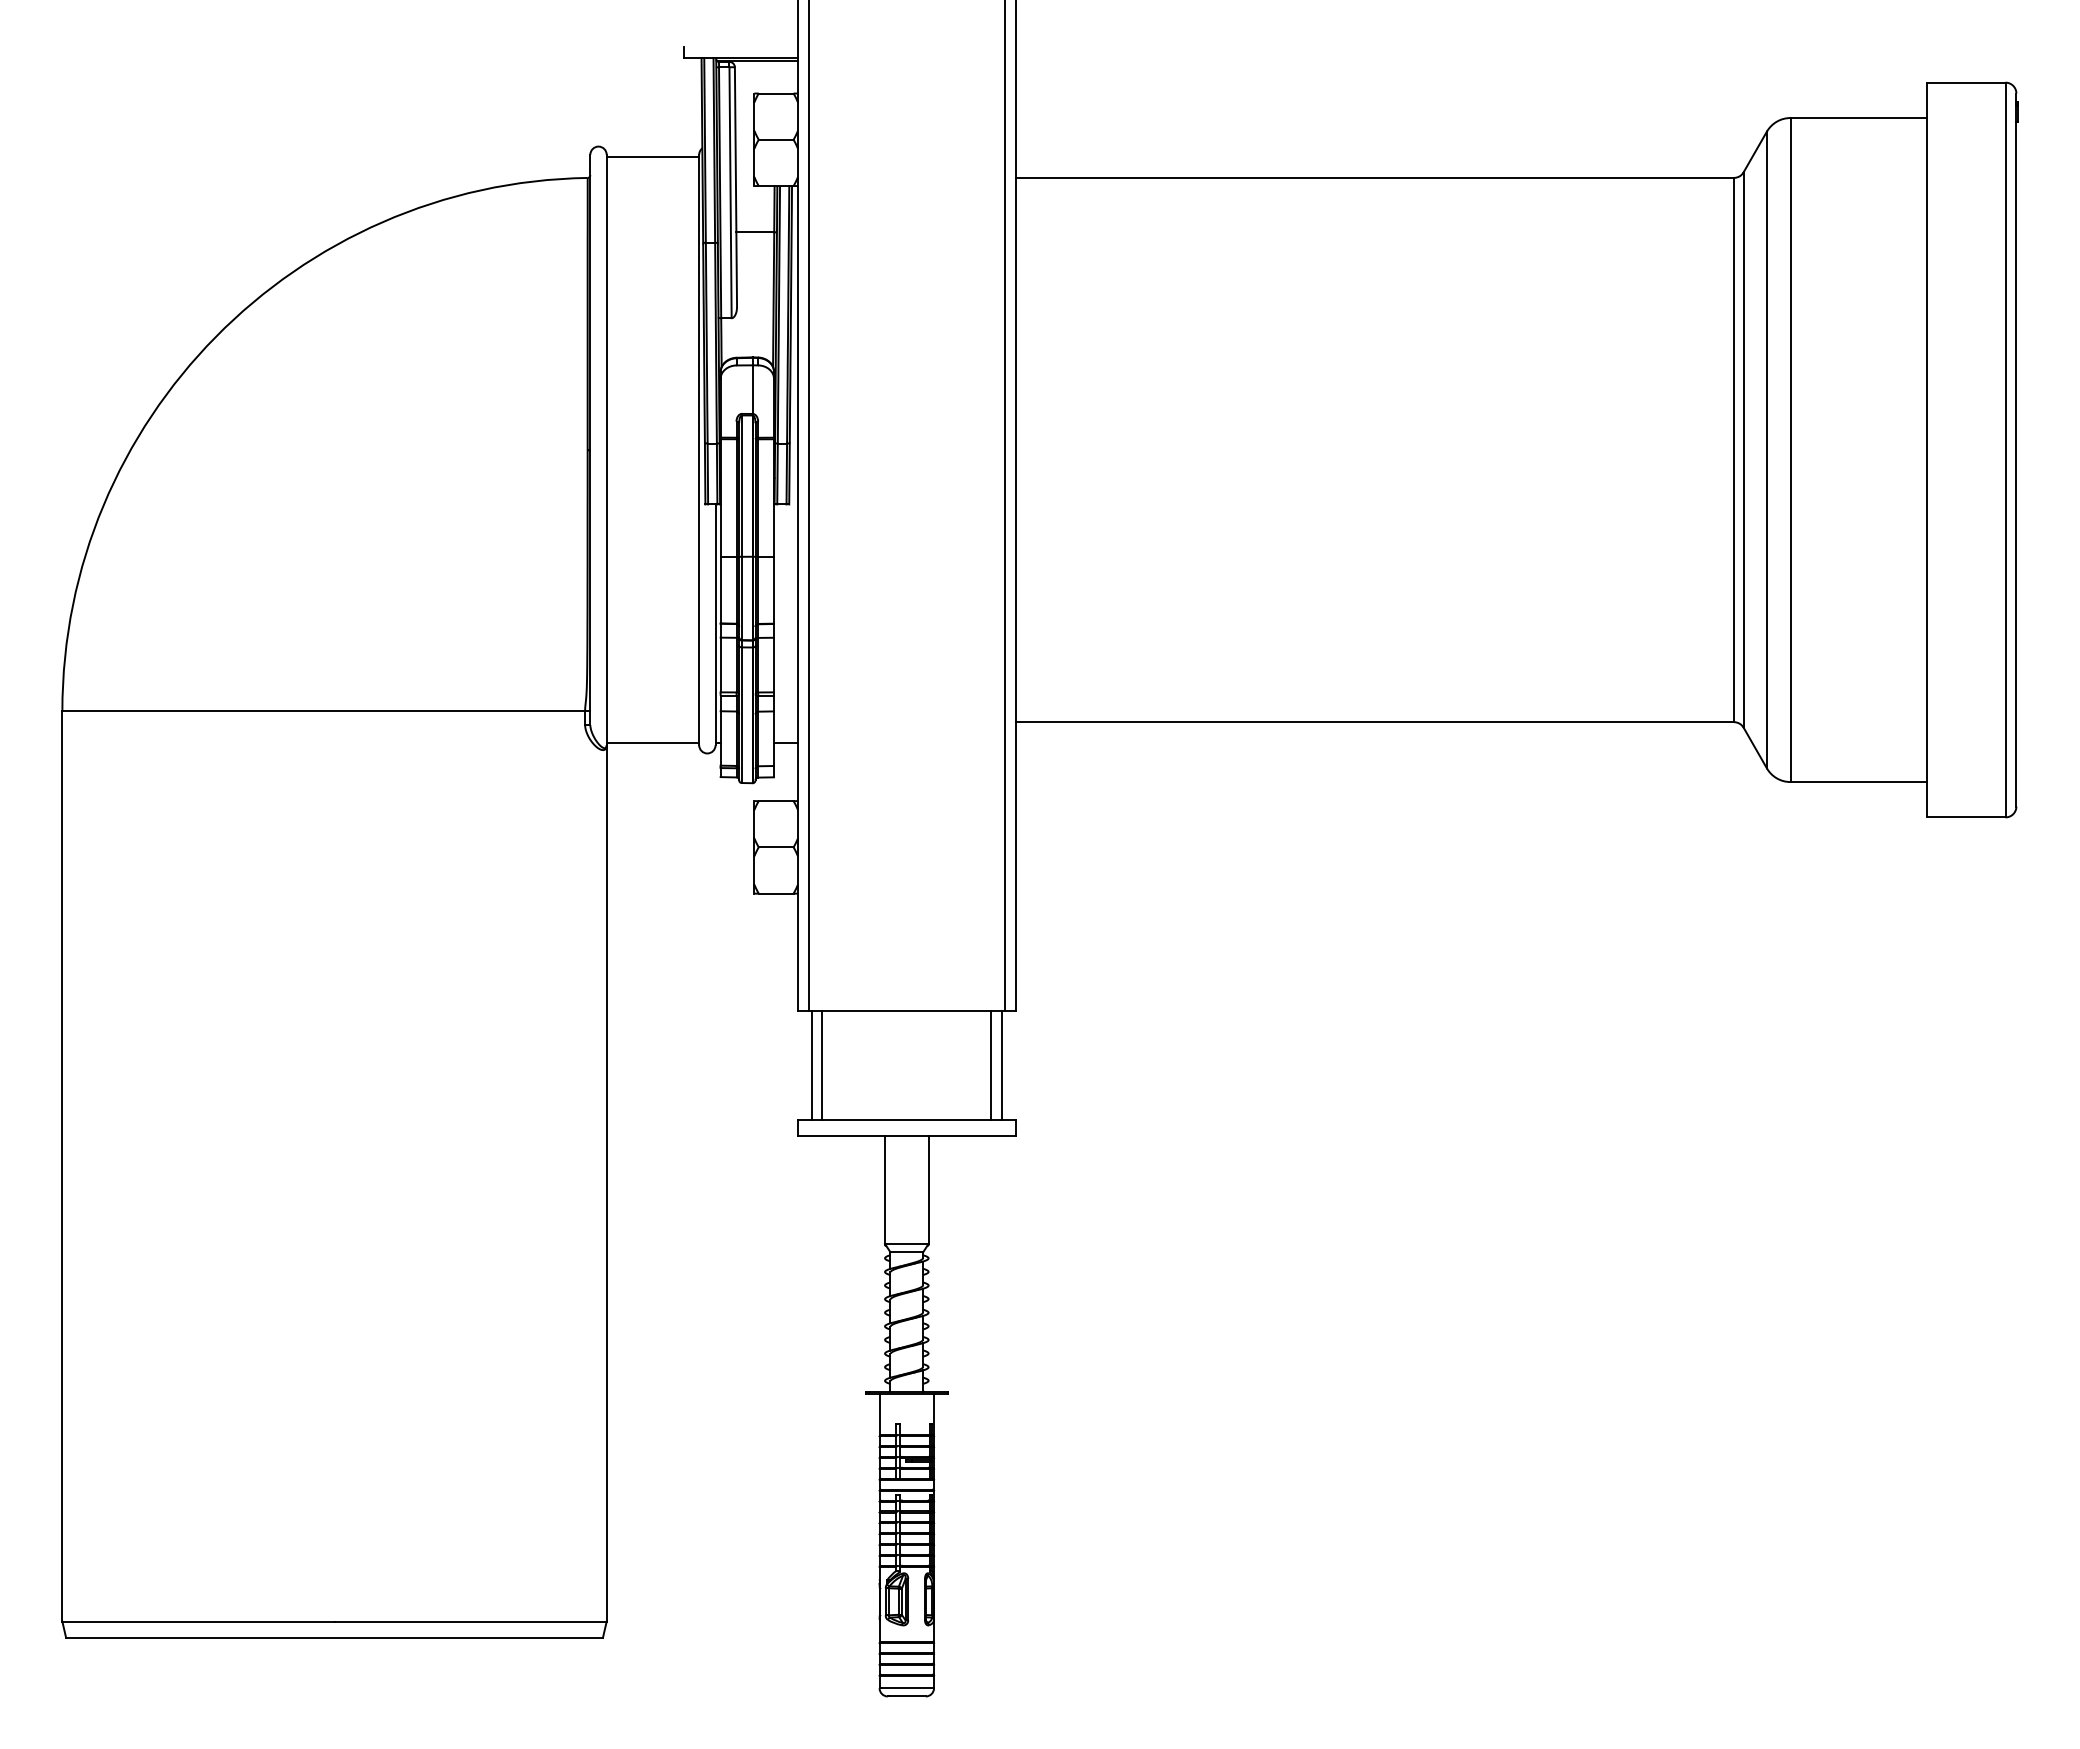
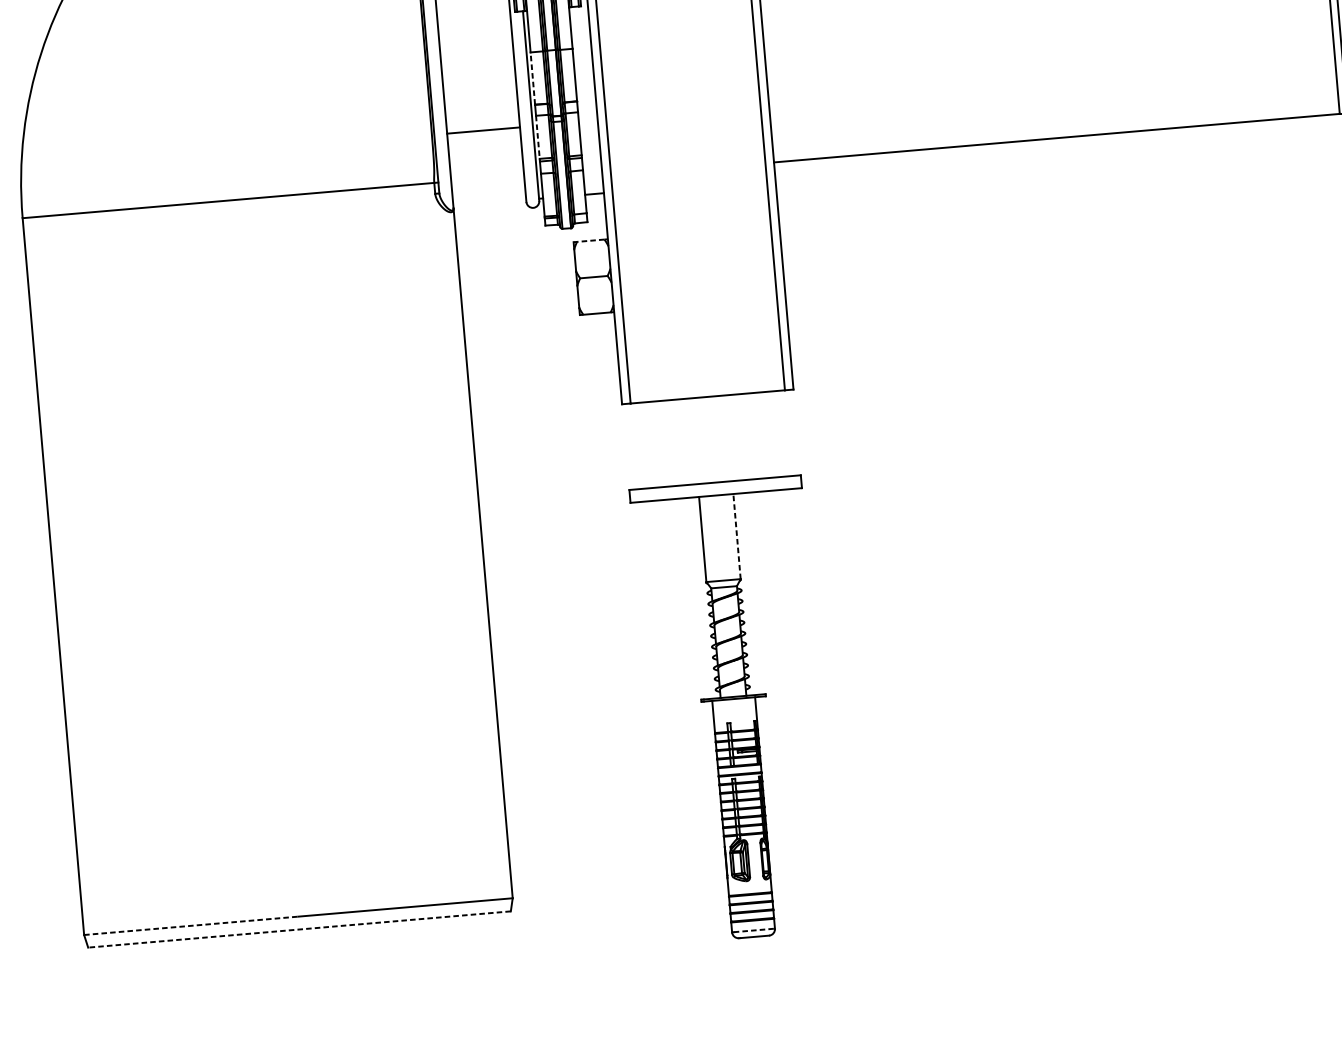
line: (720, 589) -> (532, 77), solid -> dashed
line: (720, 665) -> (537, 137), solid -> dashed
line: (652, 742) -> (483, 130), moved
line: (775, 801) -> (590, 241), solid -> dashed
line: (811, 1064) -> (636, 445), removed
line: (822, 1064) -> (645, 445), removed
line: (991, 1064) -> (778, 433), removed
line: (1002, 1064) -> (786, 432), removed
line: (928, 1189) -> (736, 536), solid -> dashed
line: (198, 1621) -> (191, 925), solid -> dashed
line: (334, 1637) -> (299, 929), solid -> dashed
line: (908, 1688) -> (754, 930), solid -> dashed

